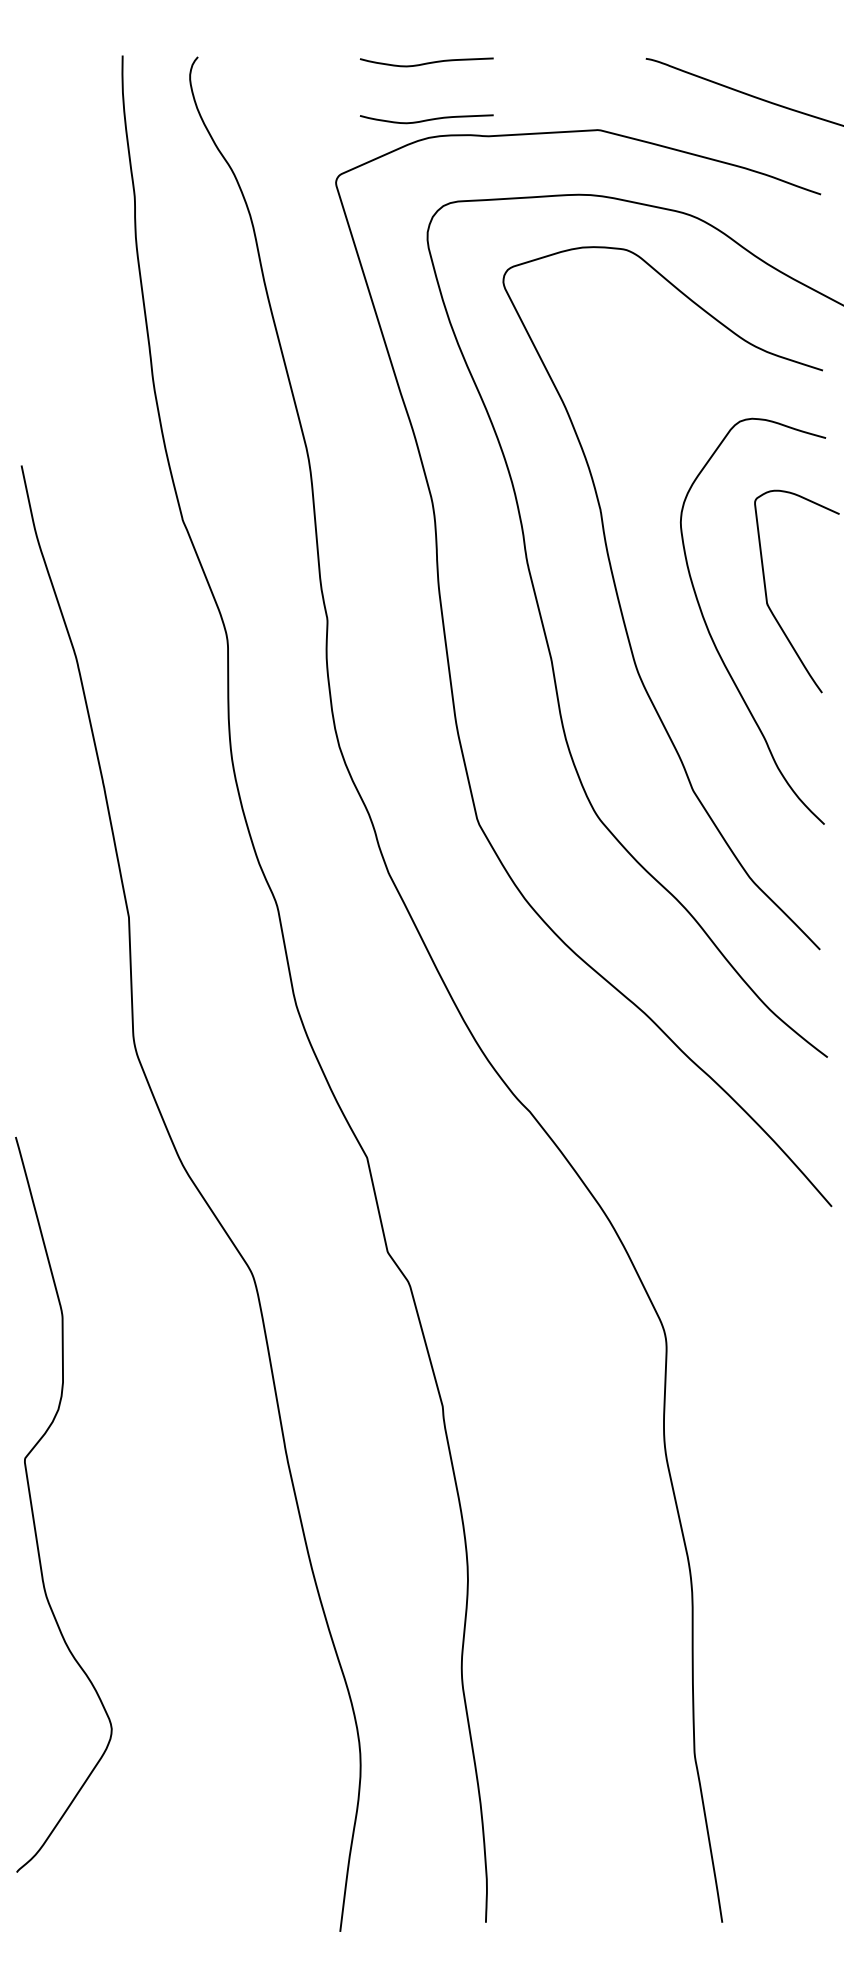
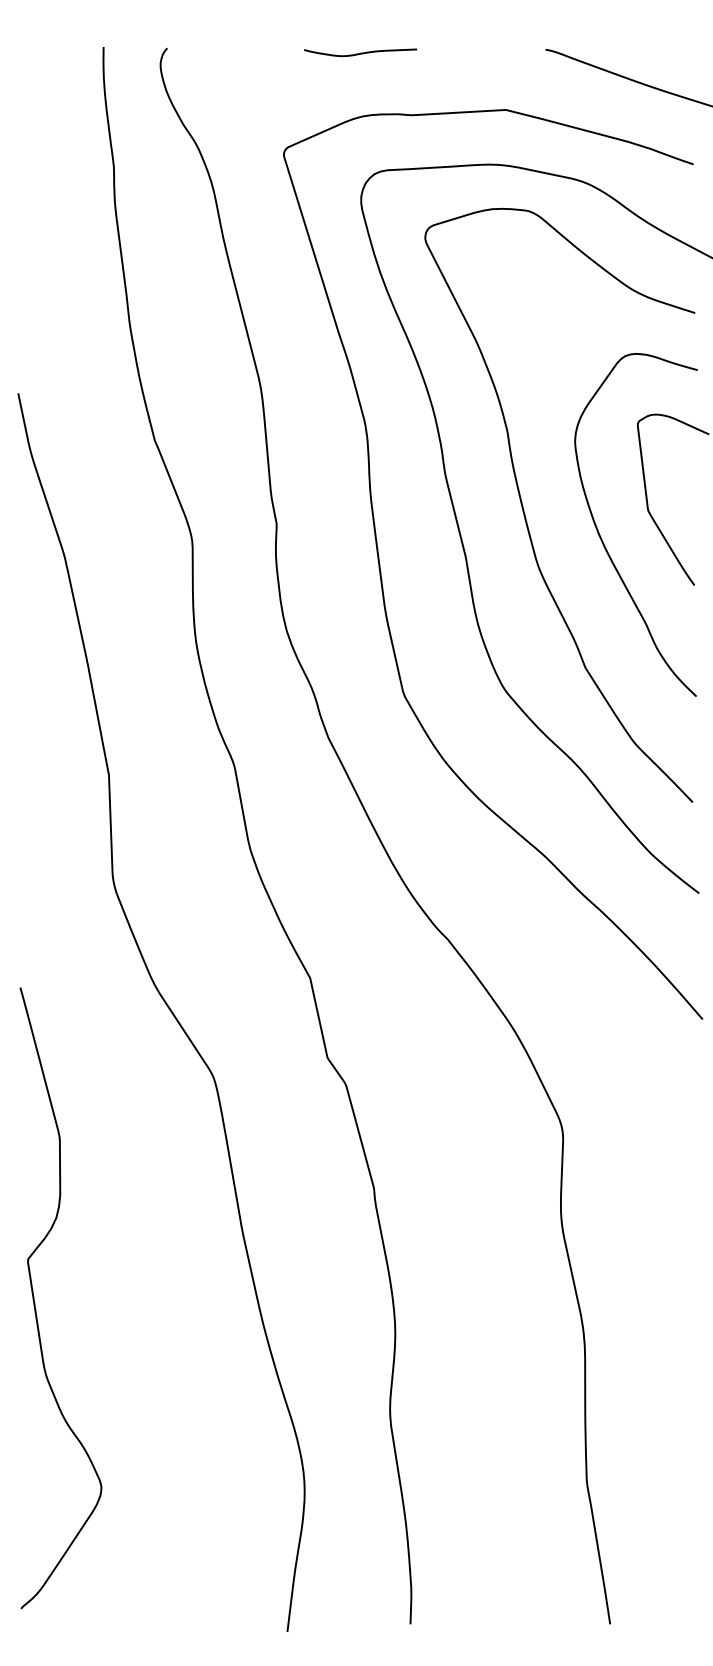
curve: (426, 118) -> (360, 100), removed
curve: (33, 1509) -> (35, 1302), moved

